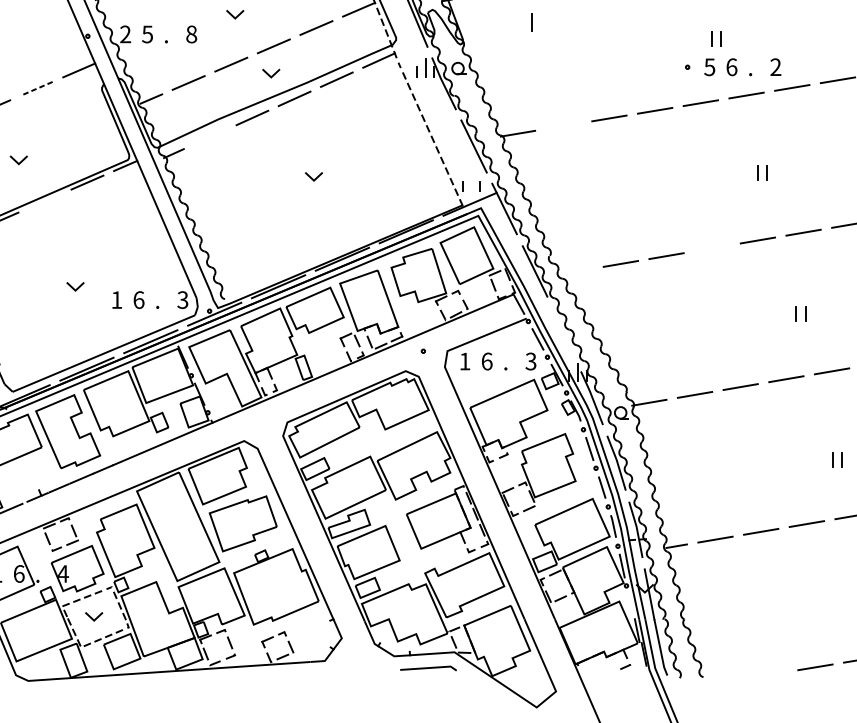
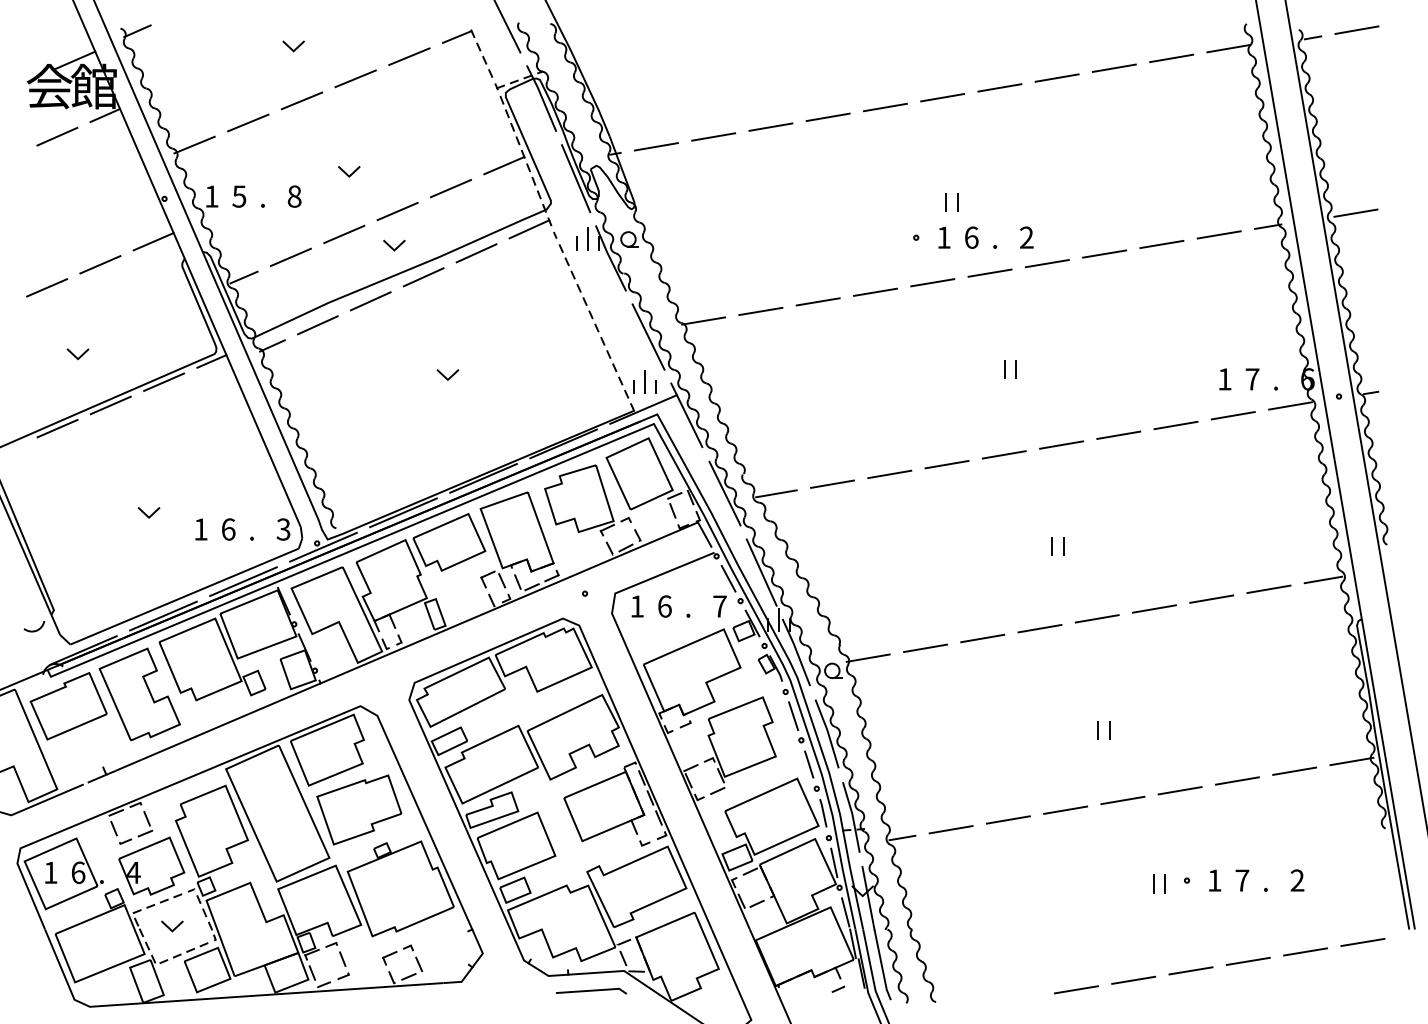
line: (531, 21) -> (644, 381), moved
text: (125, 34) -> (211, 196), 2 -> 1
text: (709, 67) -> (943, 237), 5 -> 1
line: (36, 88) -> (100, 264), dashed -> solid
line: (563, 126) -> (760, 311), added
line: (209, 137) -> (317, 325), added
line: (44, 201) -> (110, 405), added
line: (711, 248) -> (946, 464), added
line: (576, 271) -> (776, 493), added
line: (564, 334) -> (761, 572), added
text: (530, 361) -> (719, 606), 3 -> 7
line: (631, 605) -> (845, 912), added

